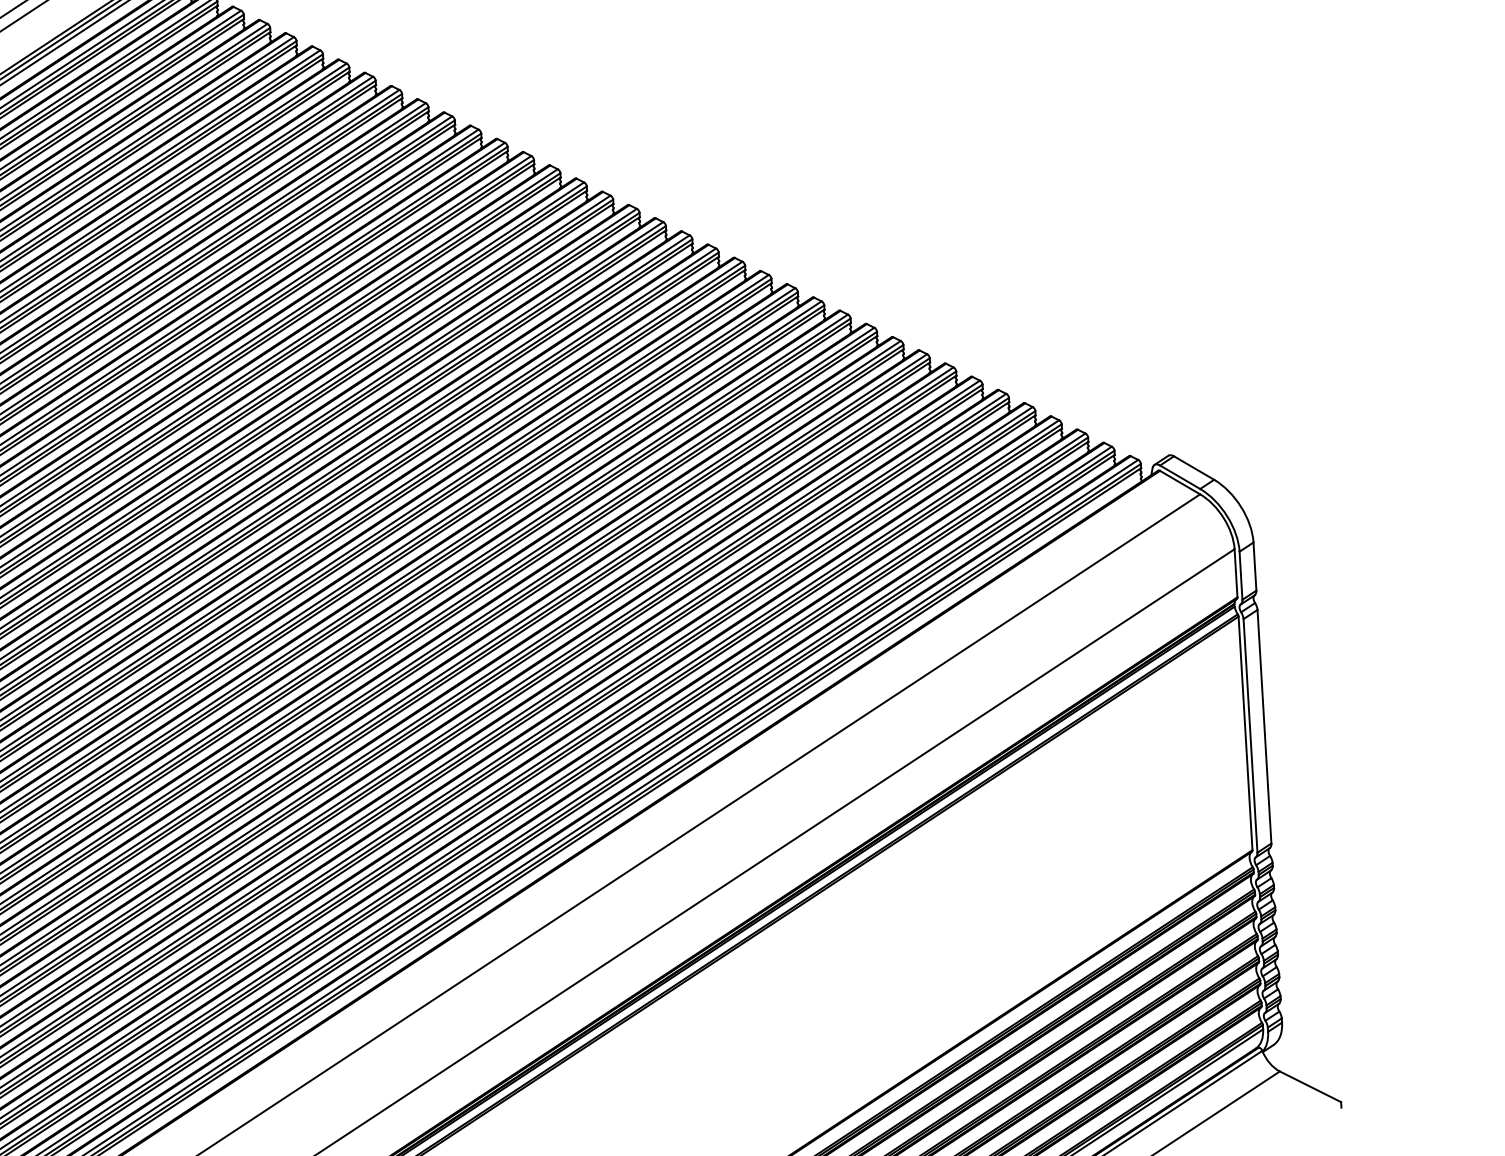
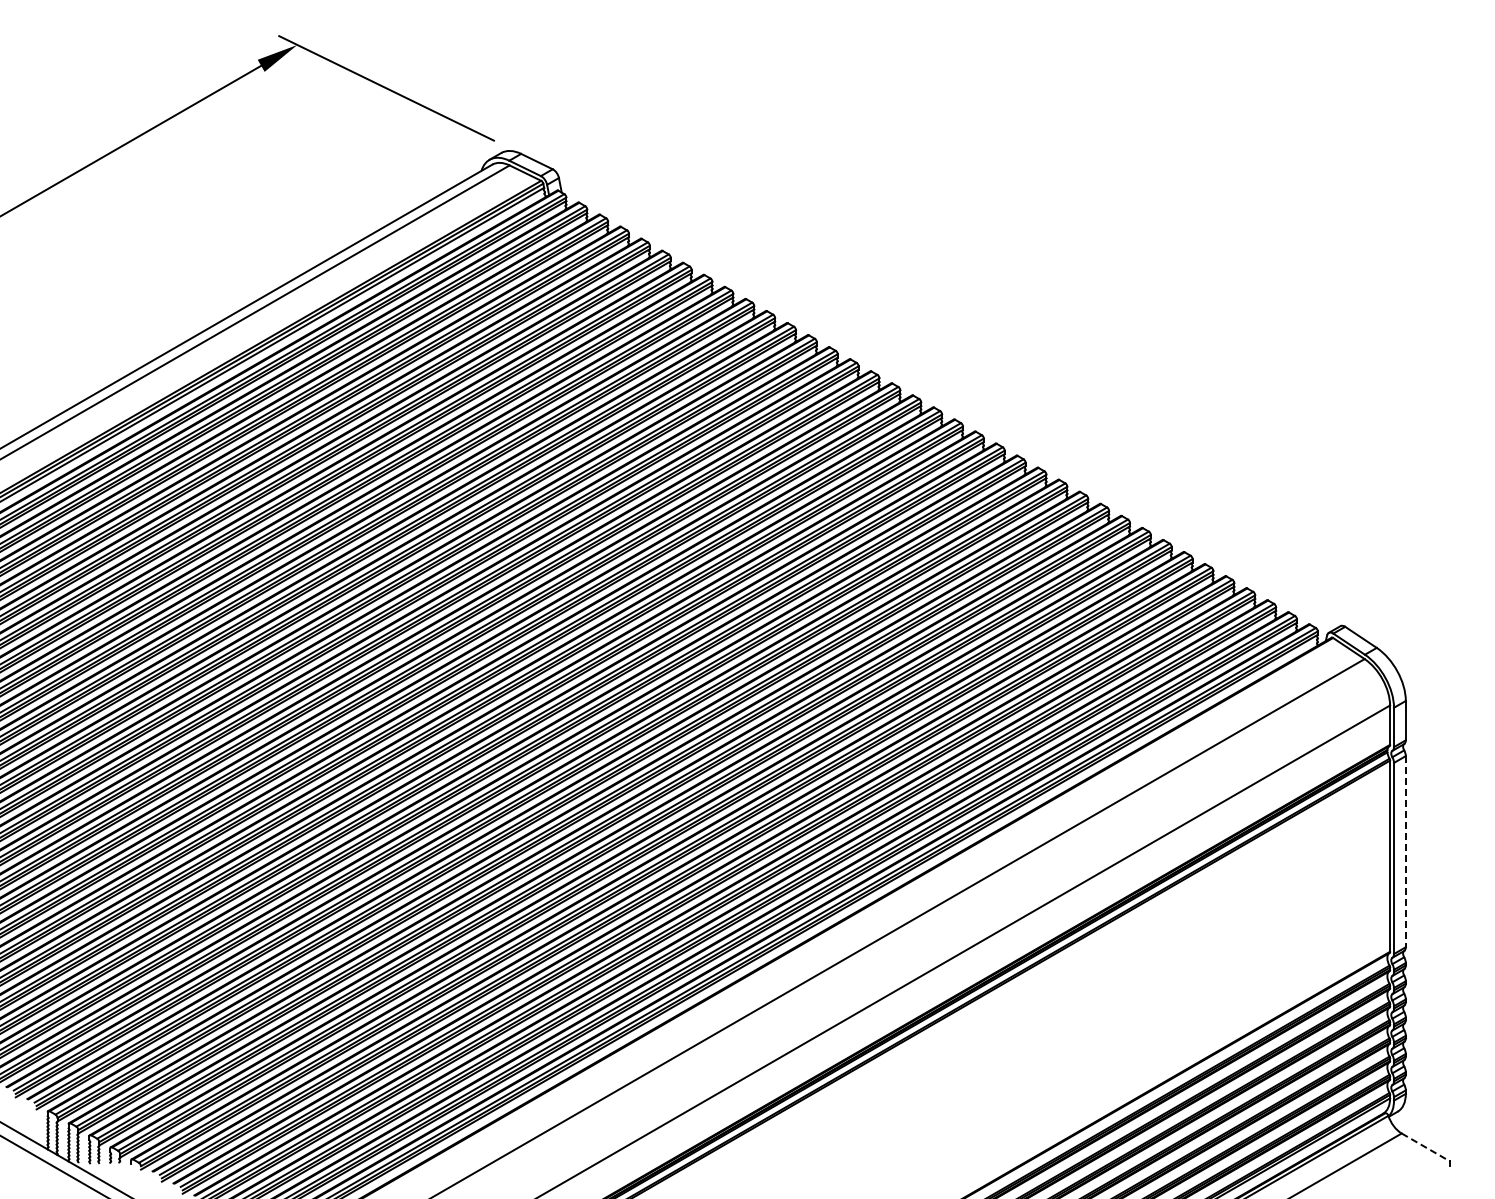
line: (1264, 726) -> (1405, 851), solid -> dashed
line: (1309, 1086) -> (1425, 1147), solid -> dashed

